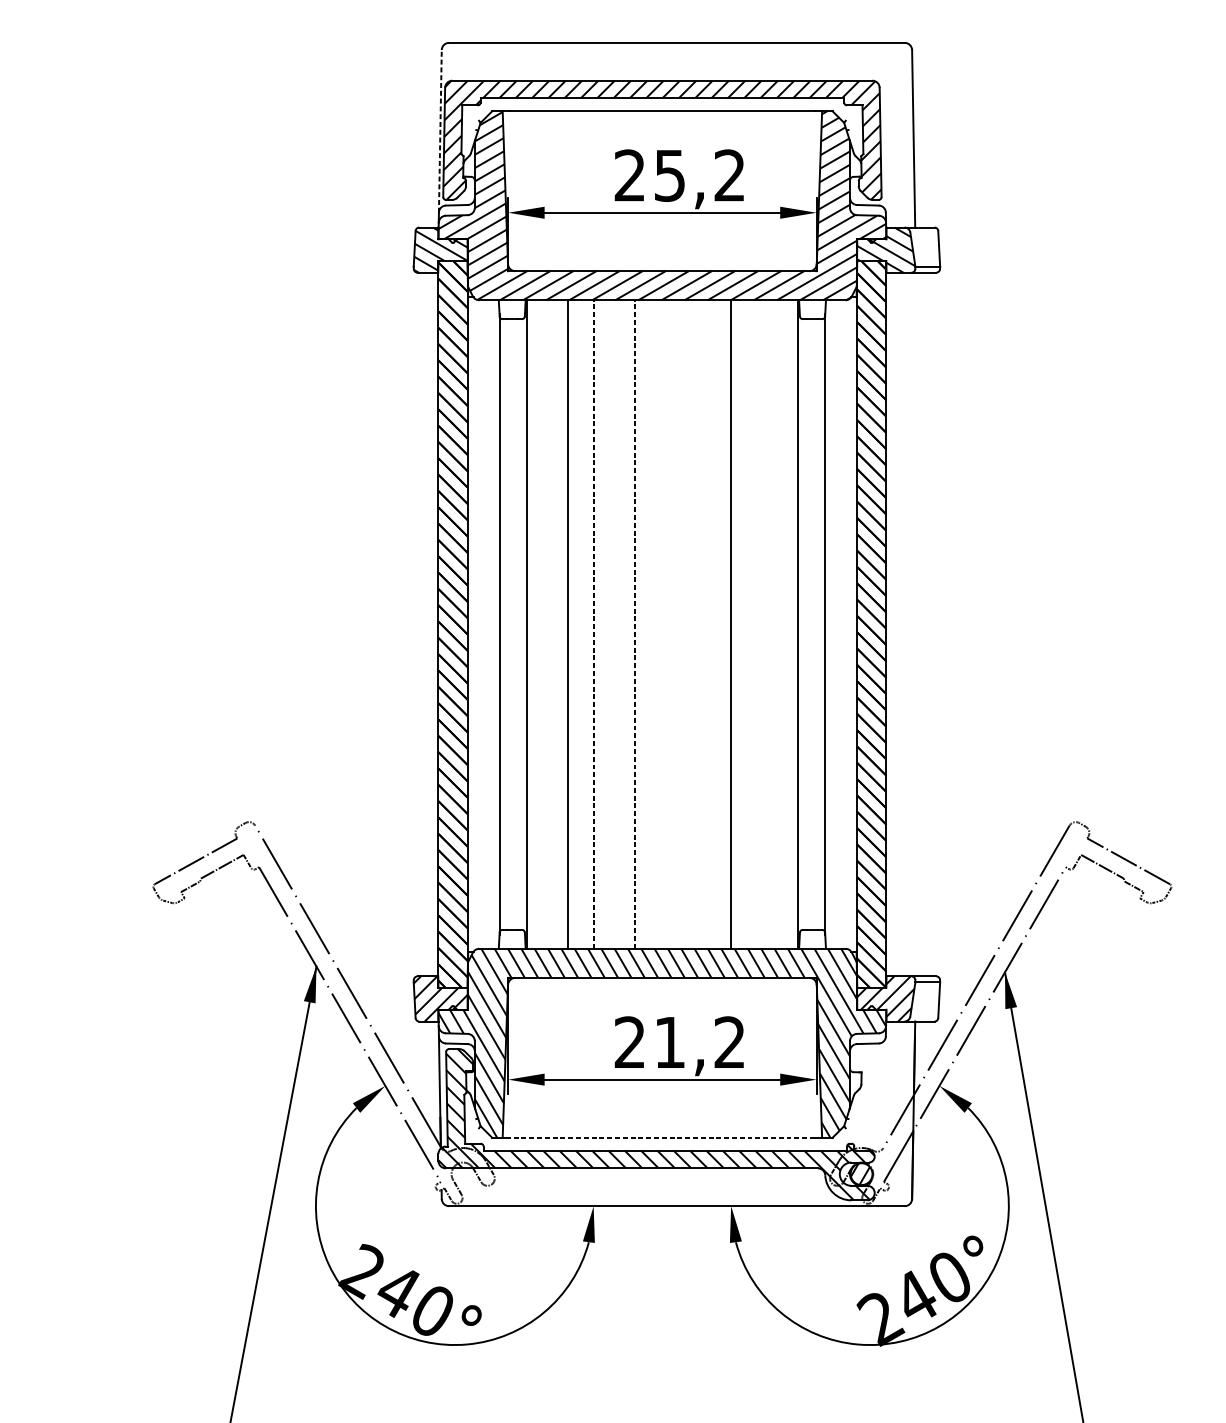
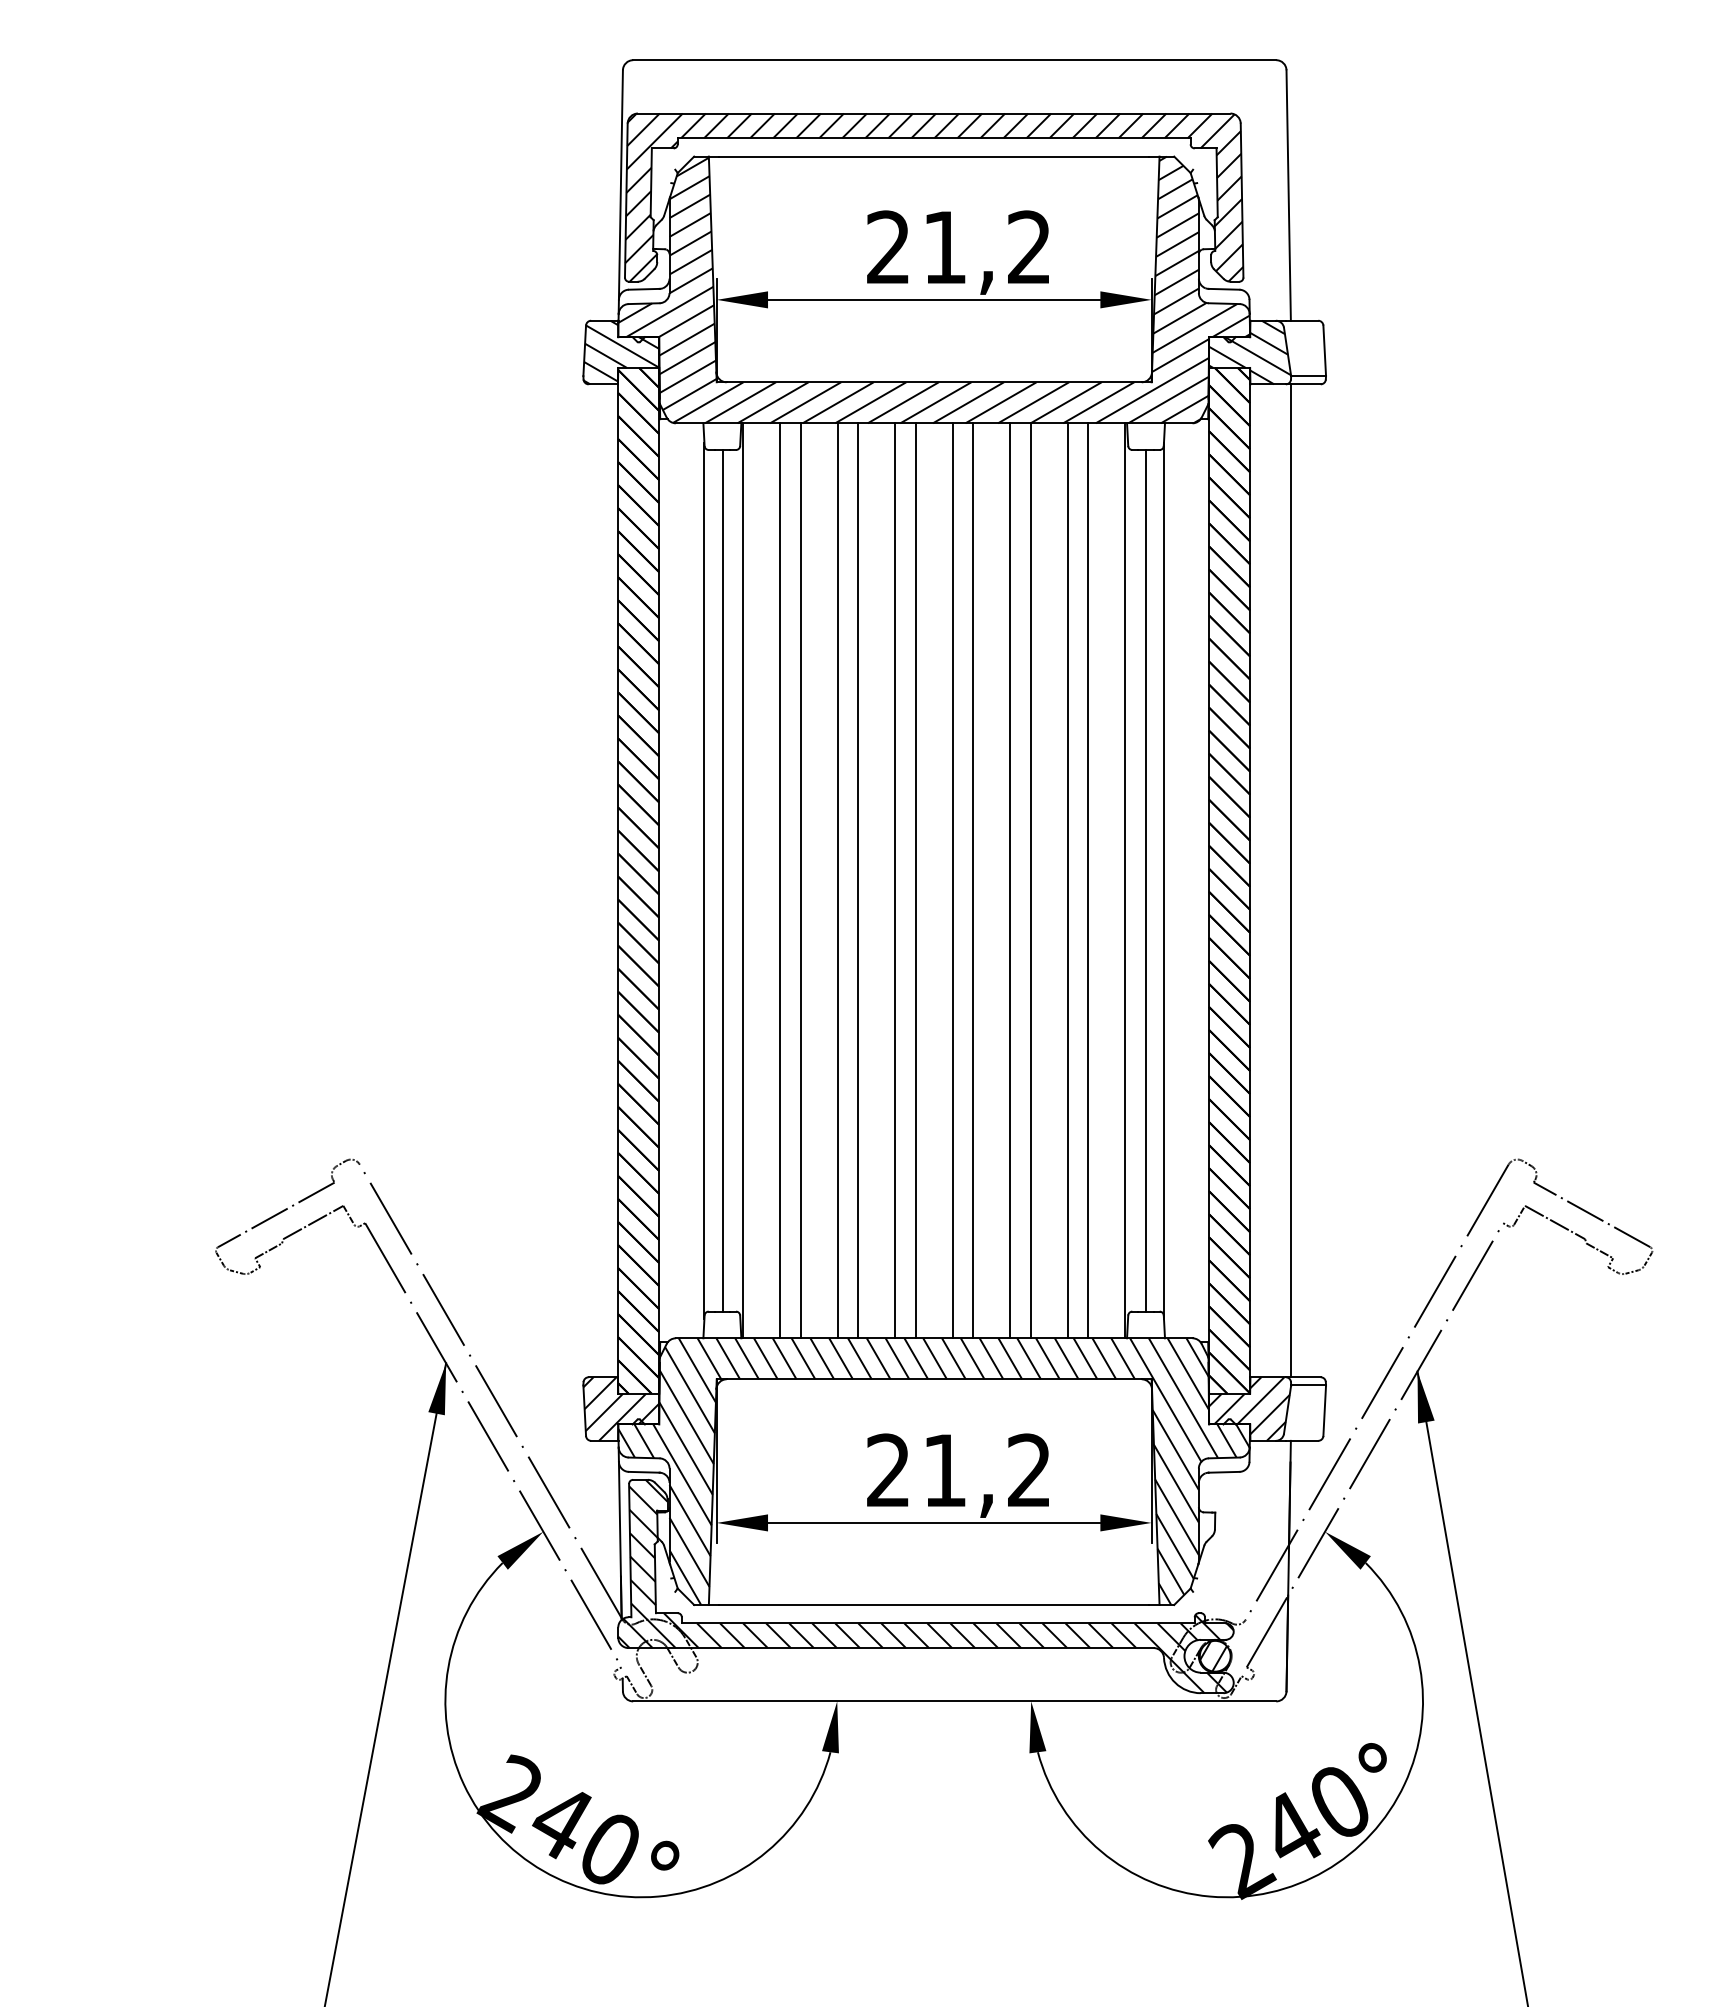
line: (440, 131) -> (620, 185), dashed -> solid
text: (669, 175) -> (944, 247), 25,2 -> 21,2
line: (512, 624) -> (722, 880), added
line: (553, 624) -> (780, 880), added
line: (593, 624) -> (837, 880), dashed -> solid
line: (608, 624) -> (858, 880), added
line: (634, 624) -> (895, 880), dashed -> solid
line: (649, 624) -> (915, 880), added
line: (675, 624) -> (952, 880), added
line: (690, 624) -> (973, 880), added
line: (716, 624) -> (1010, 880), added
line: (756, 624) -> (1067, 880), added
line: (771, 624) -> (1088, 880), added
line: (812, 624) -> (1145, 880), added
line: (915, 624) -> (1291, 880), added
line: (661, 1137) -> (933, 1604), dashed -> solid

